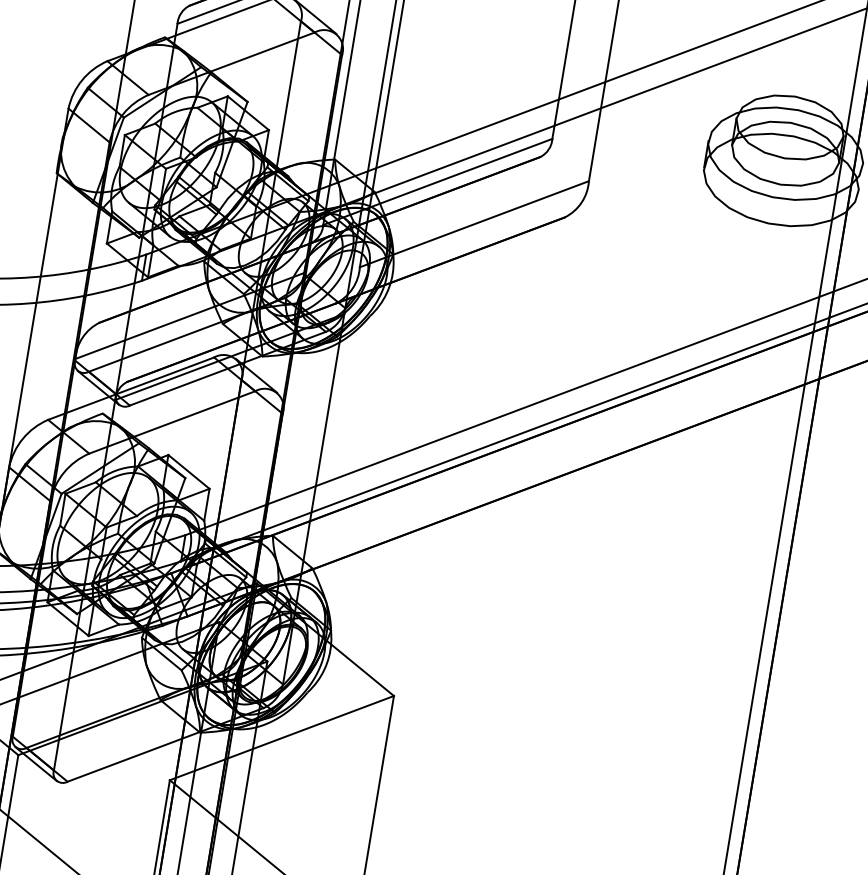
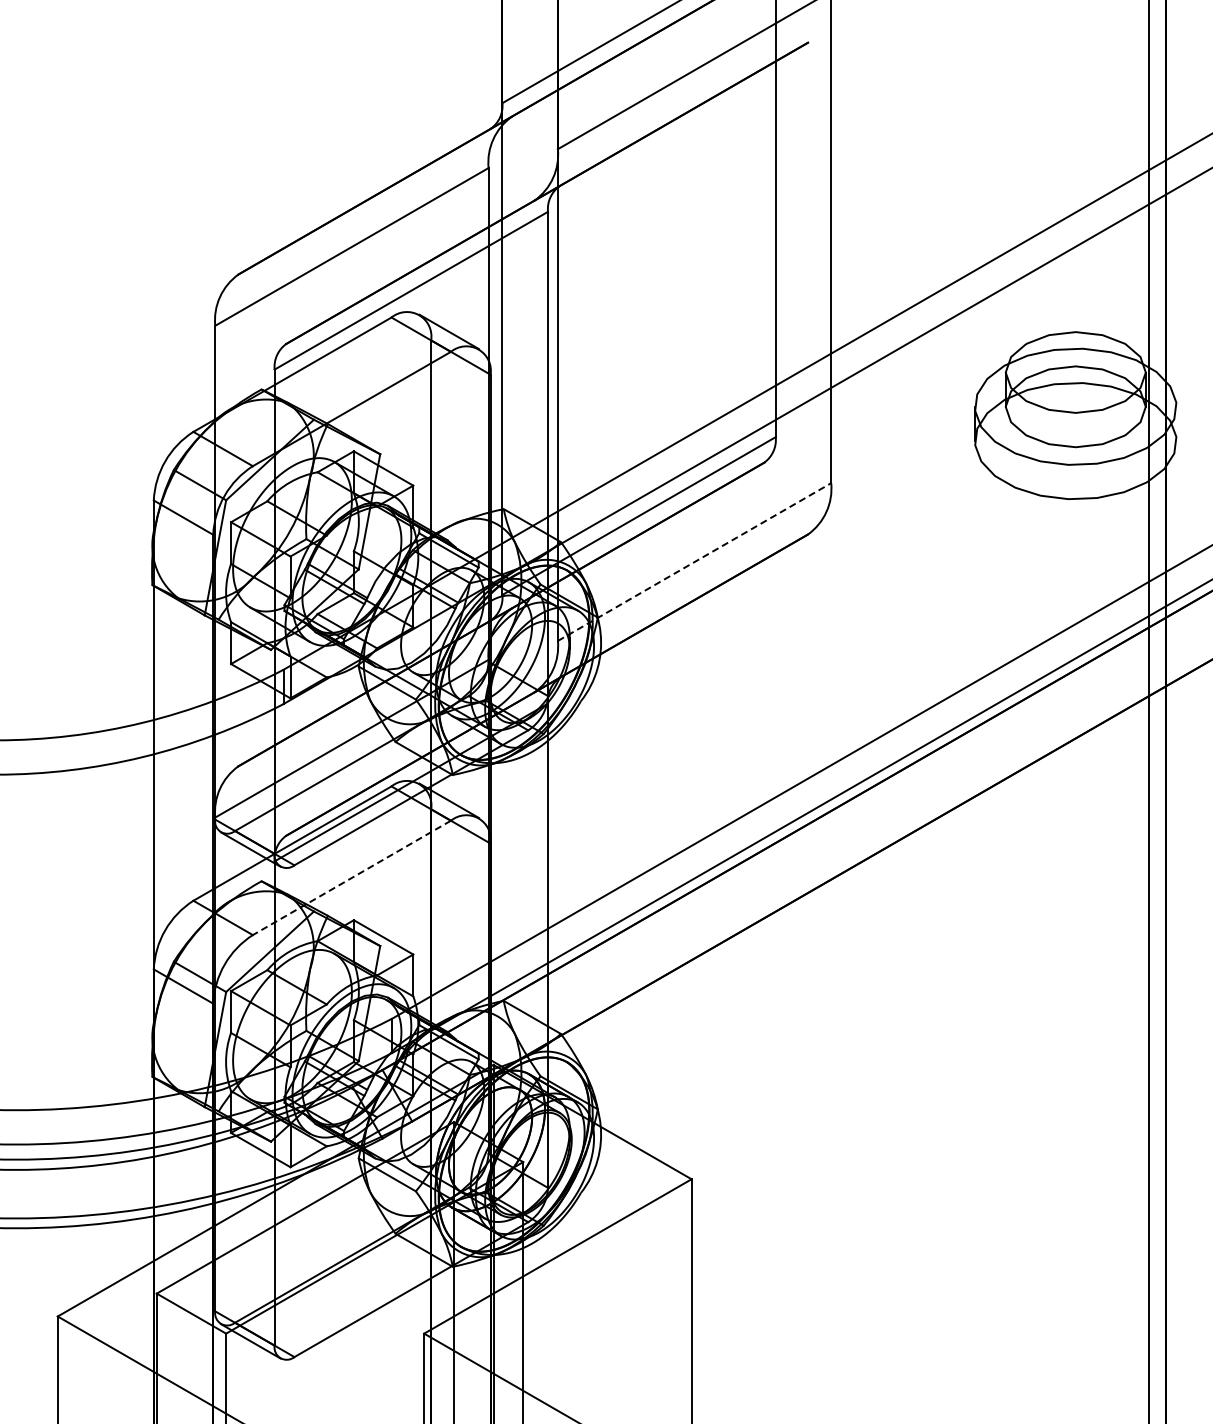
line: (474, 224) -> (694, 562), solid -> dashed
line: (171, 422) -> (351, 878), solid -> dashed

